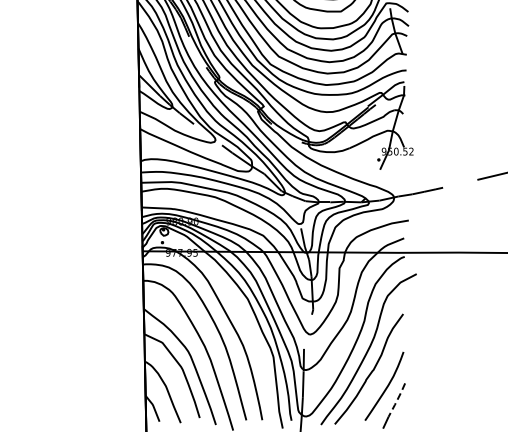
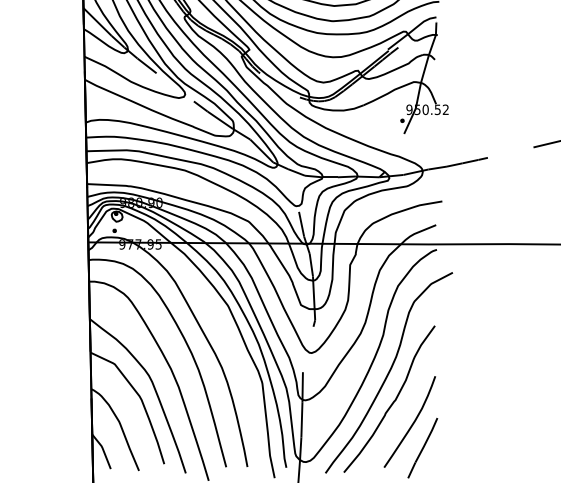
line: (397, 400) -> (427, 440), dashed -> solid

